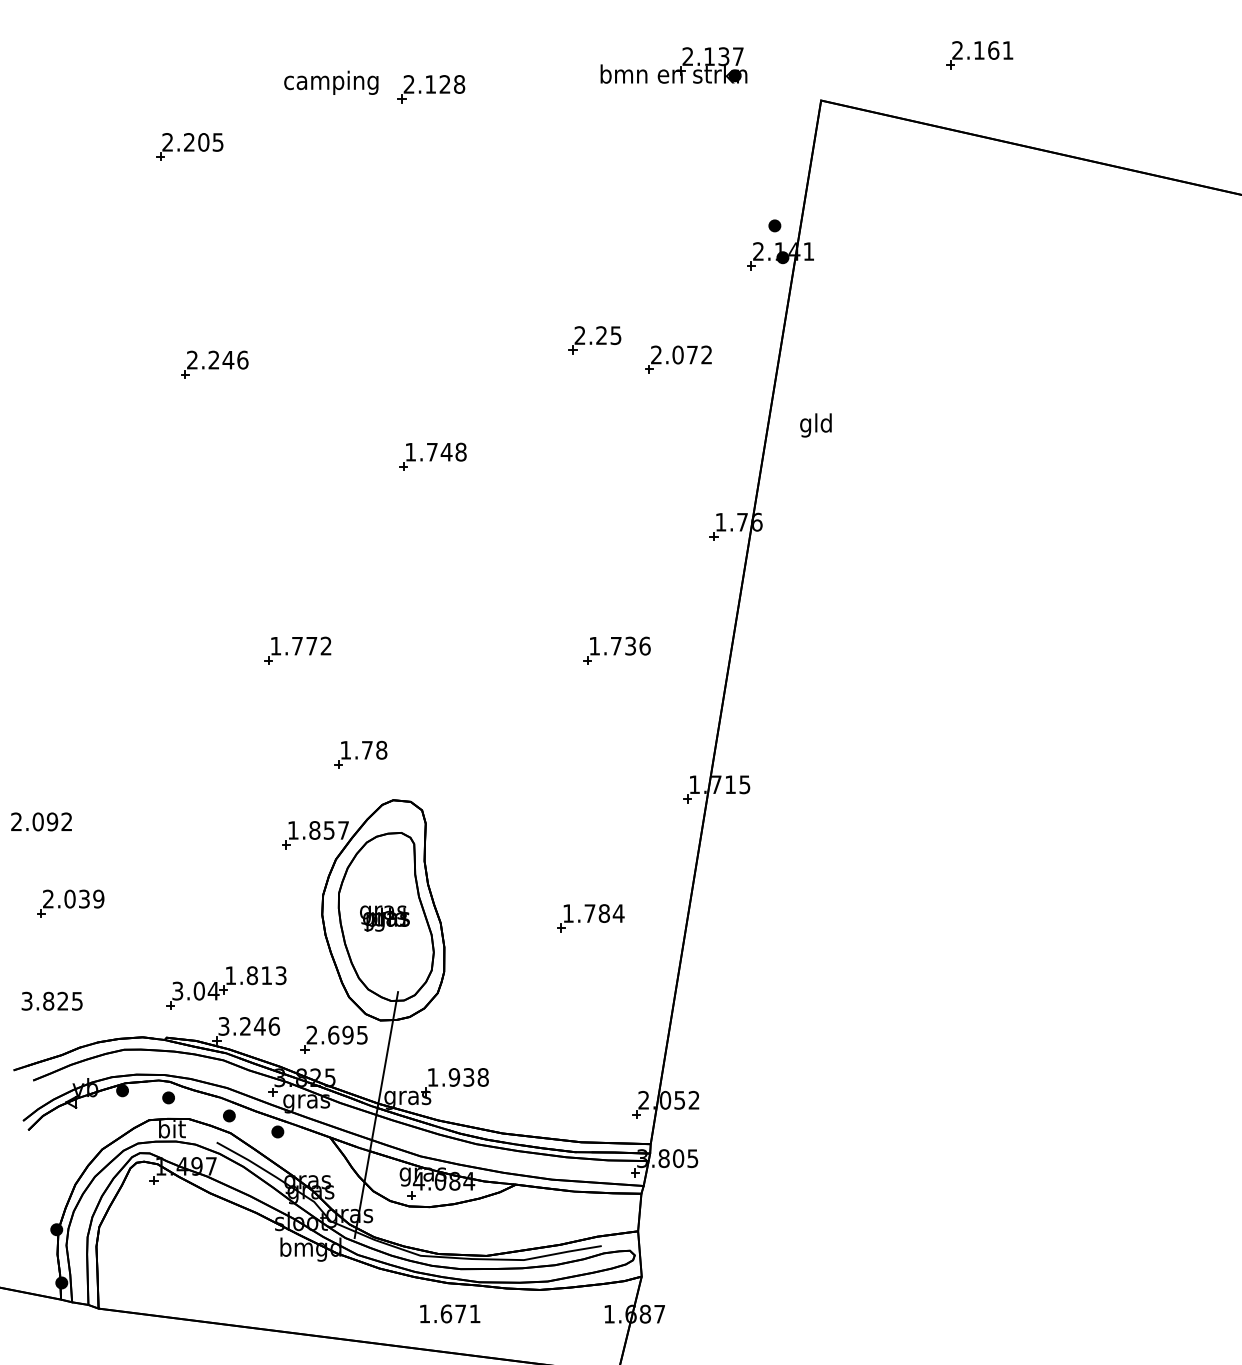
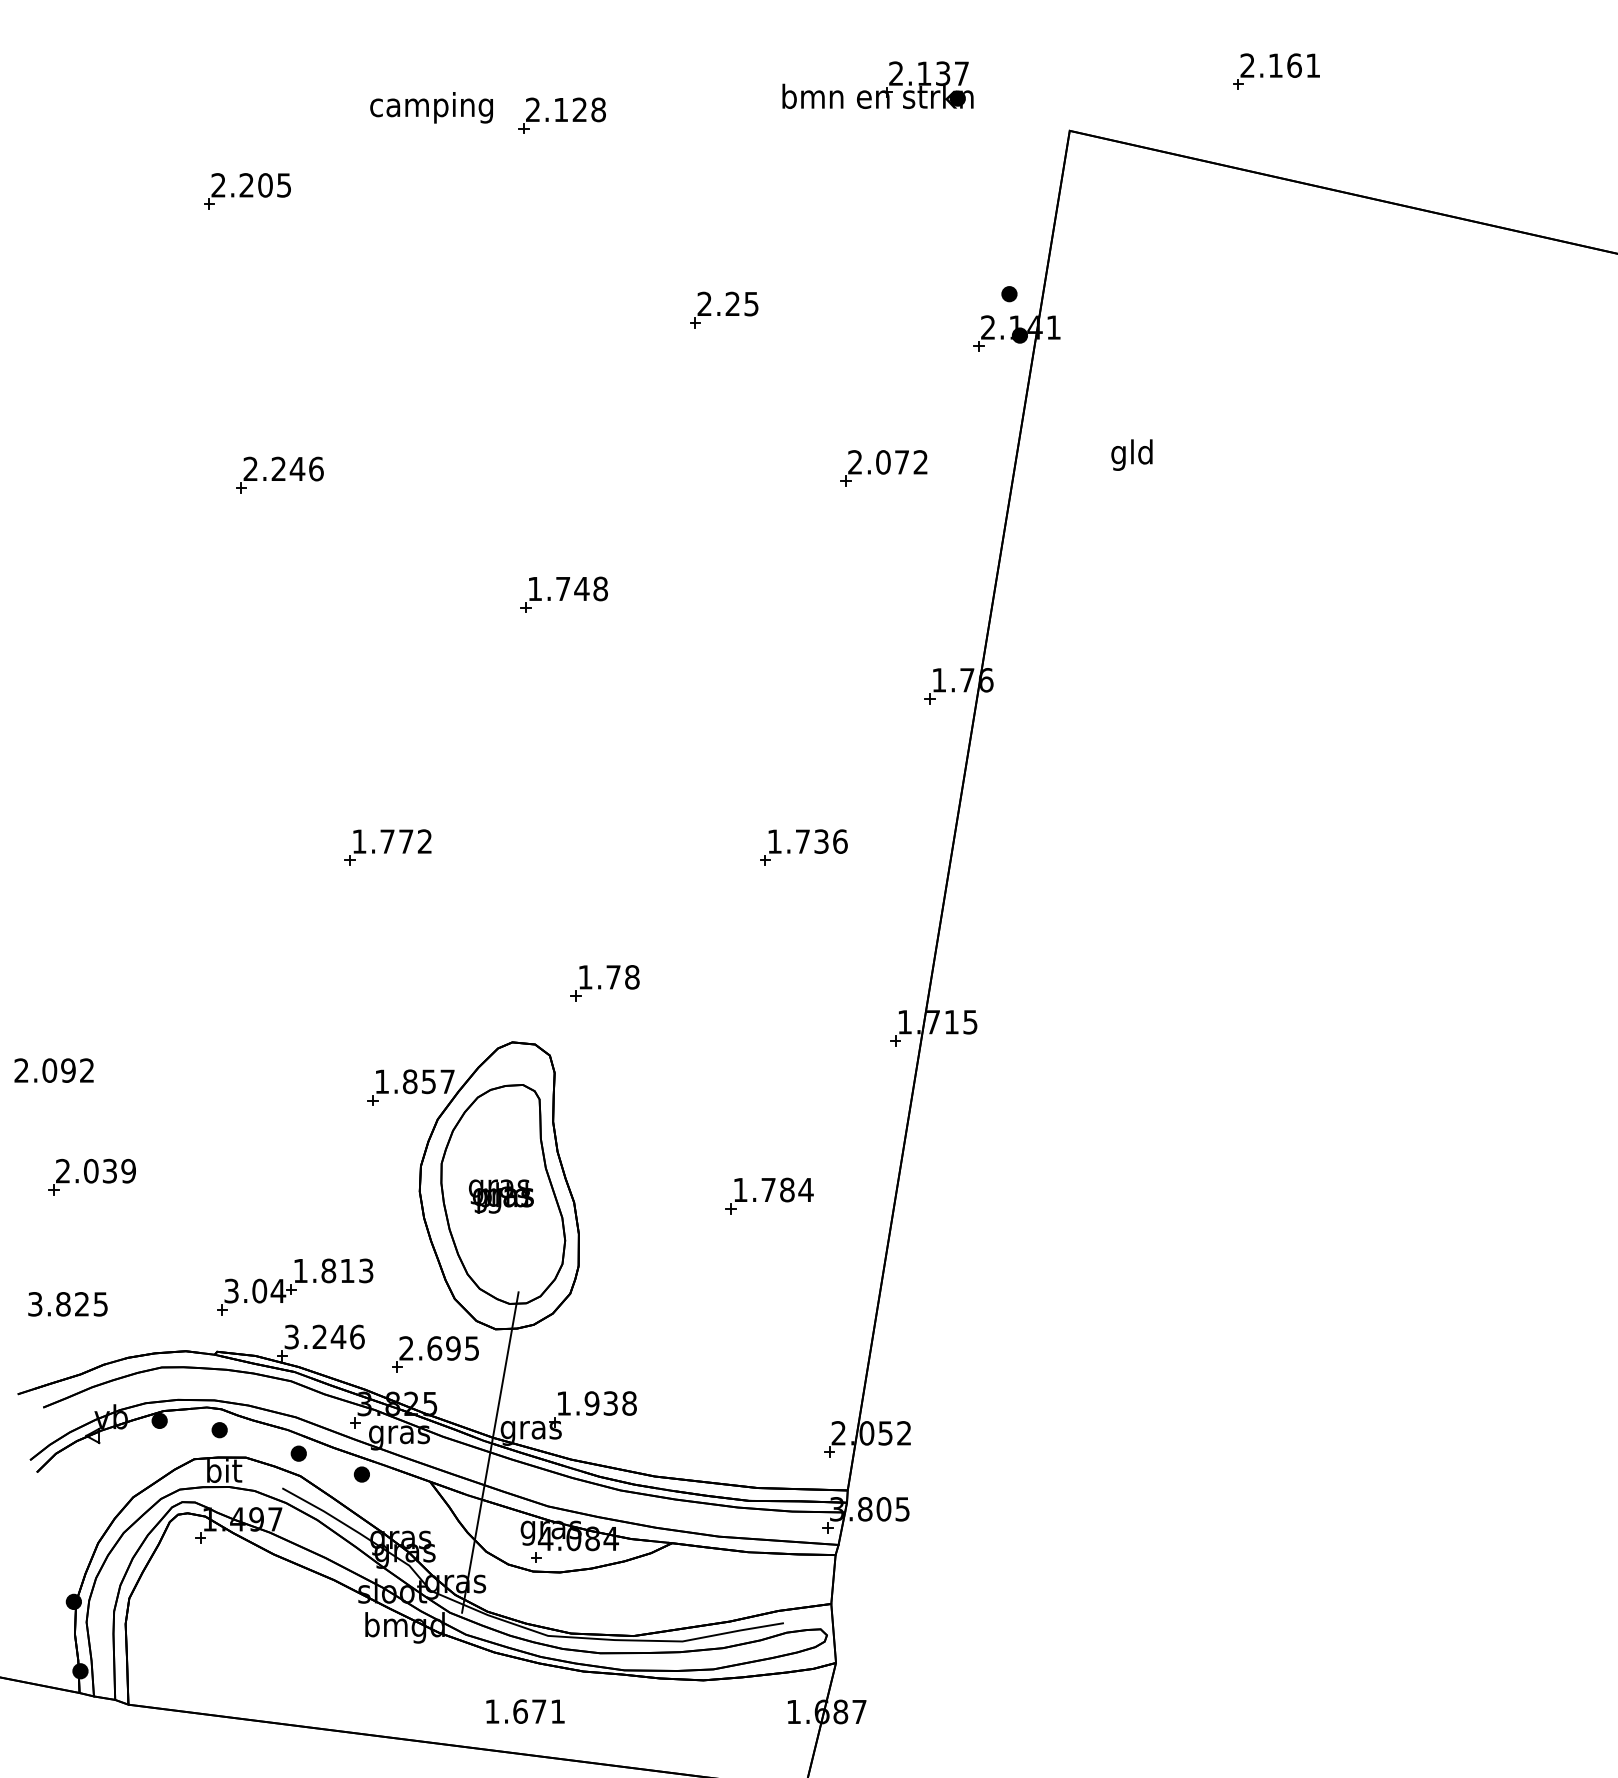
part: (595, 339) -> (724, 309), moved
text: (815, 424) -> (1131, 454), moved
part: (360, 755) -> (604, 983), moved
text: (450, 1313) -> (525, 1711), moved

